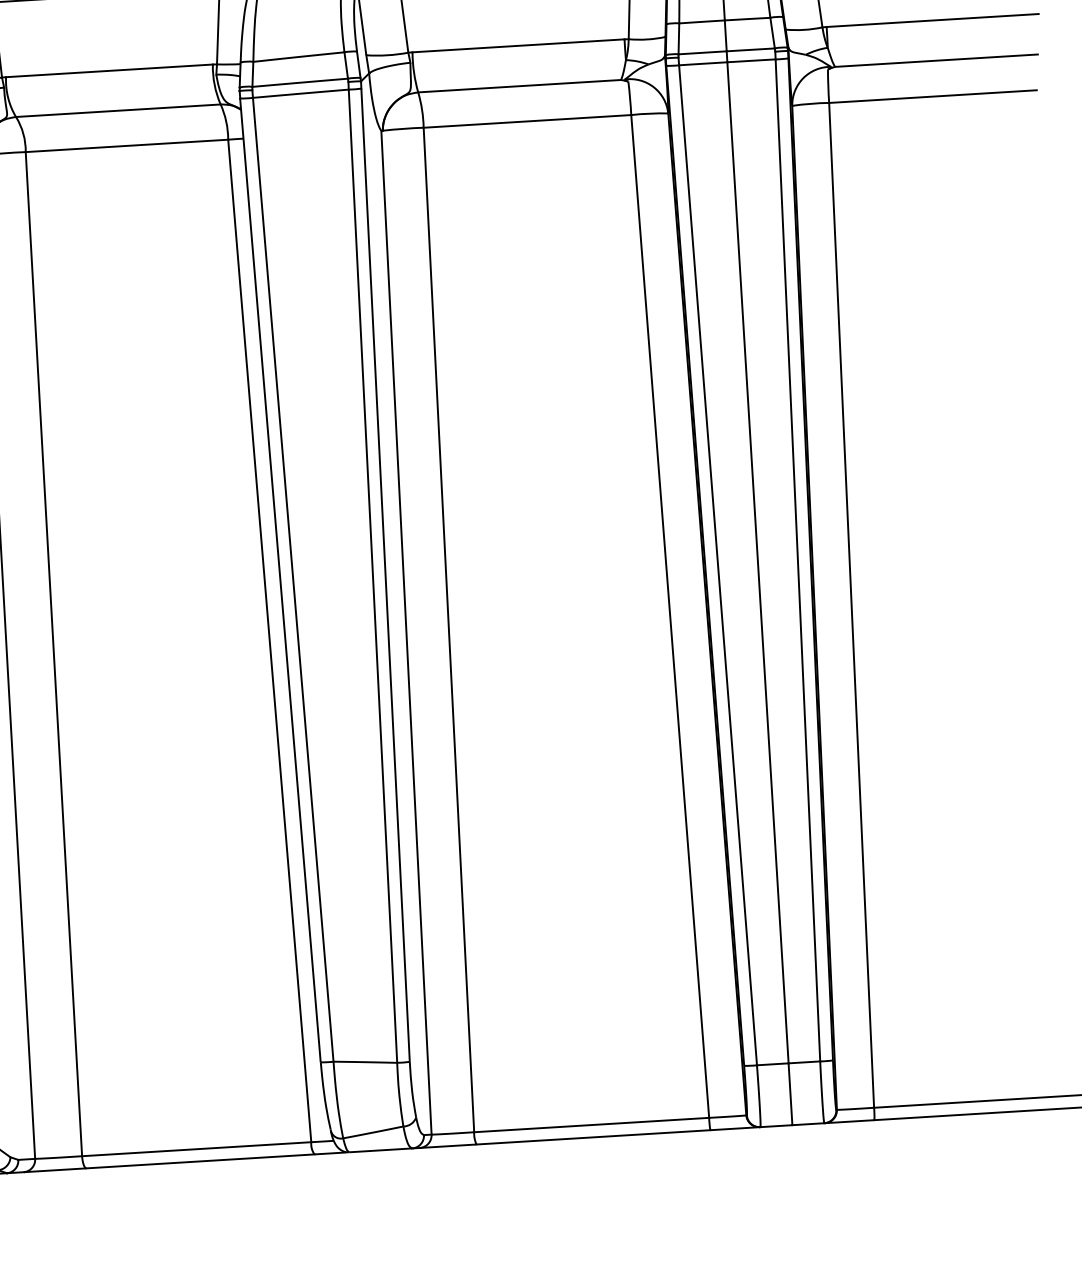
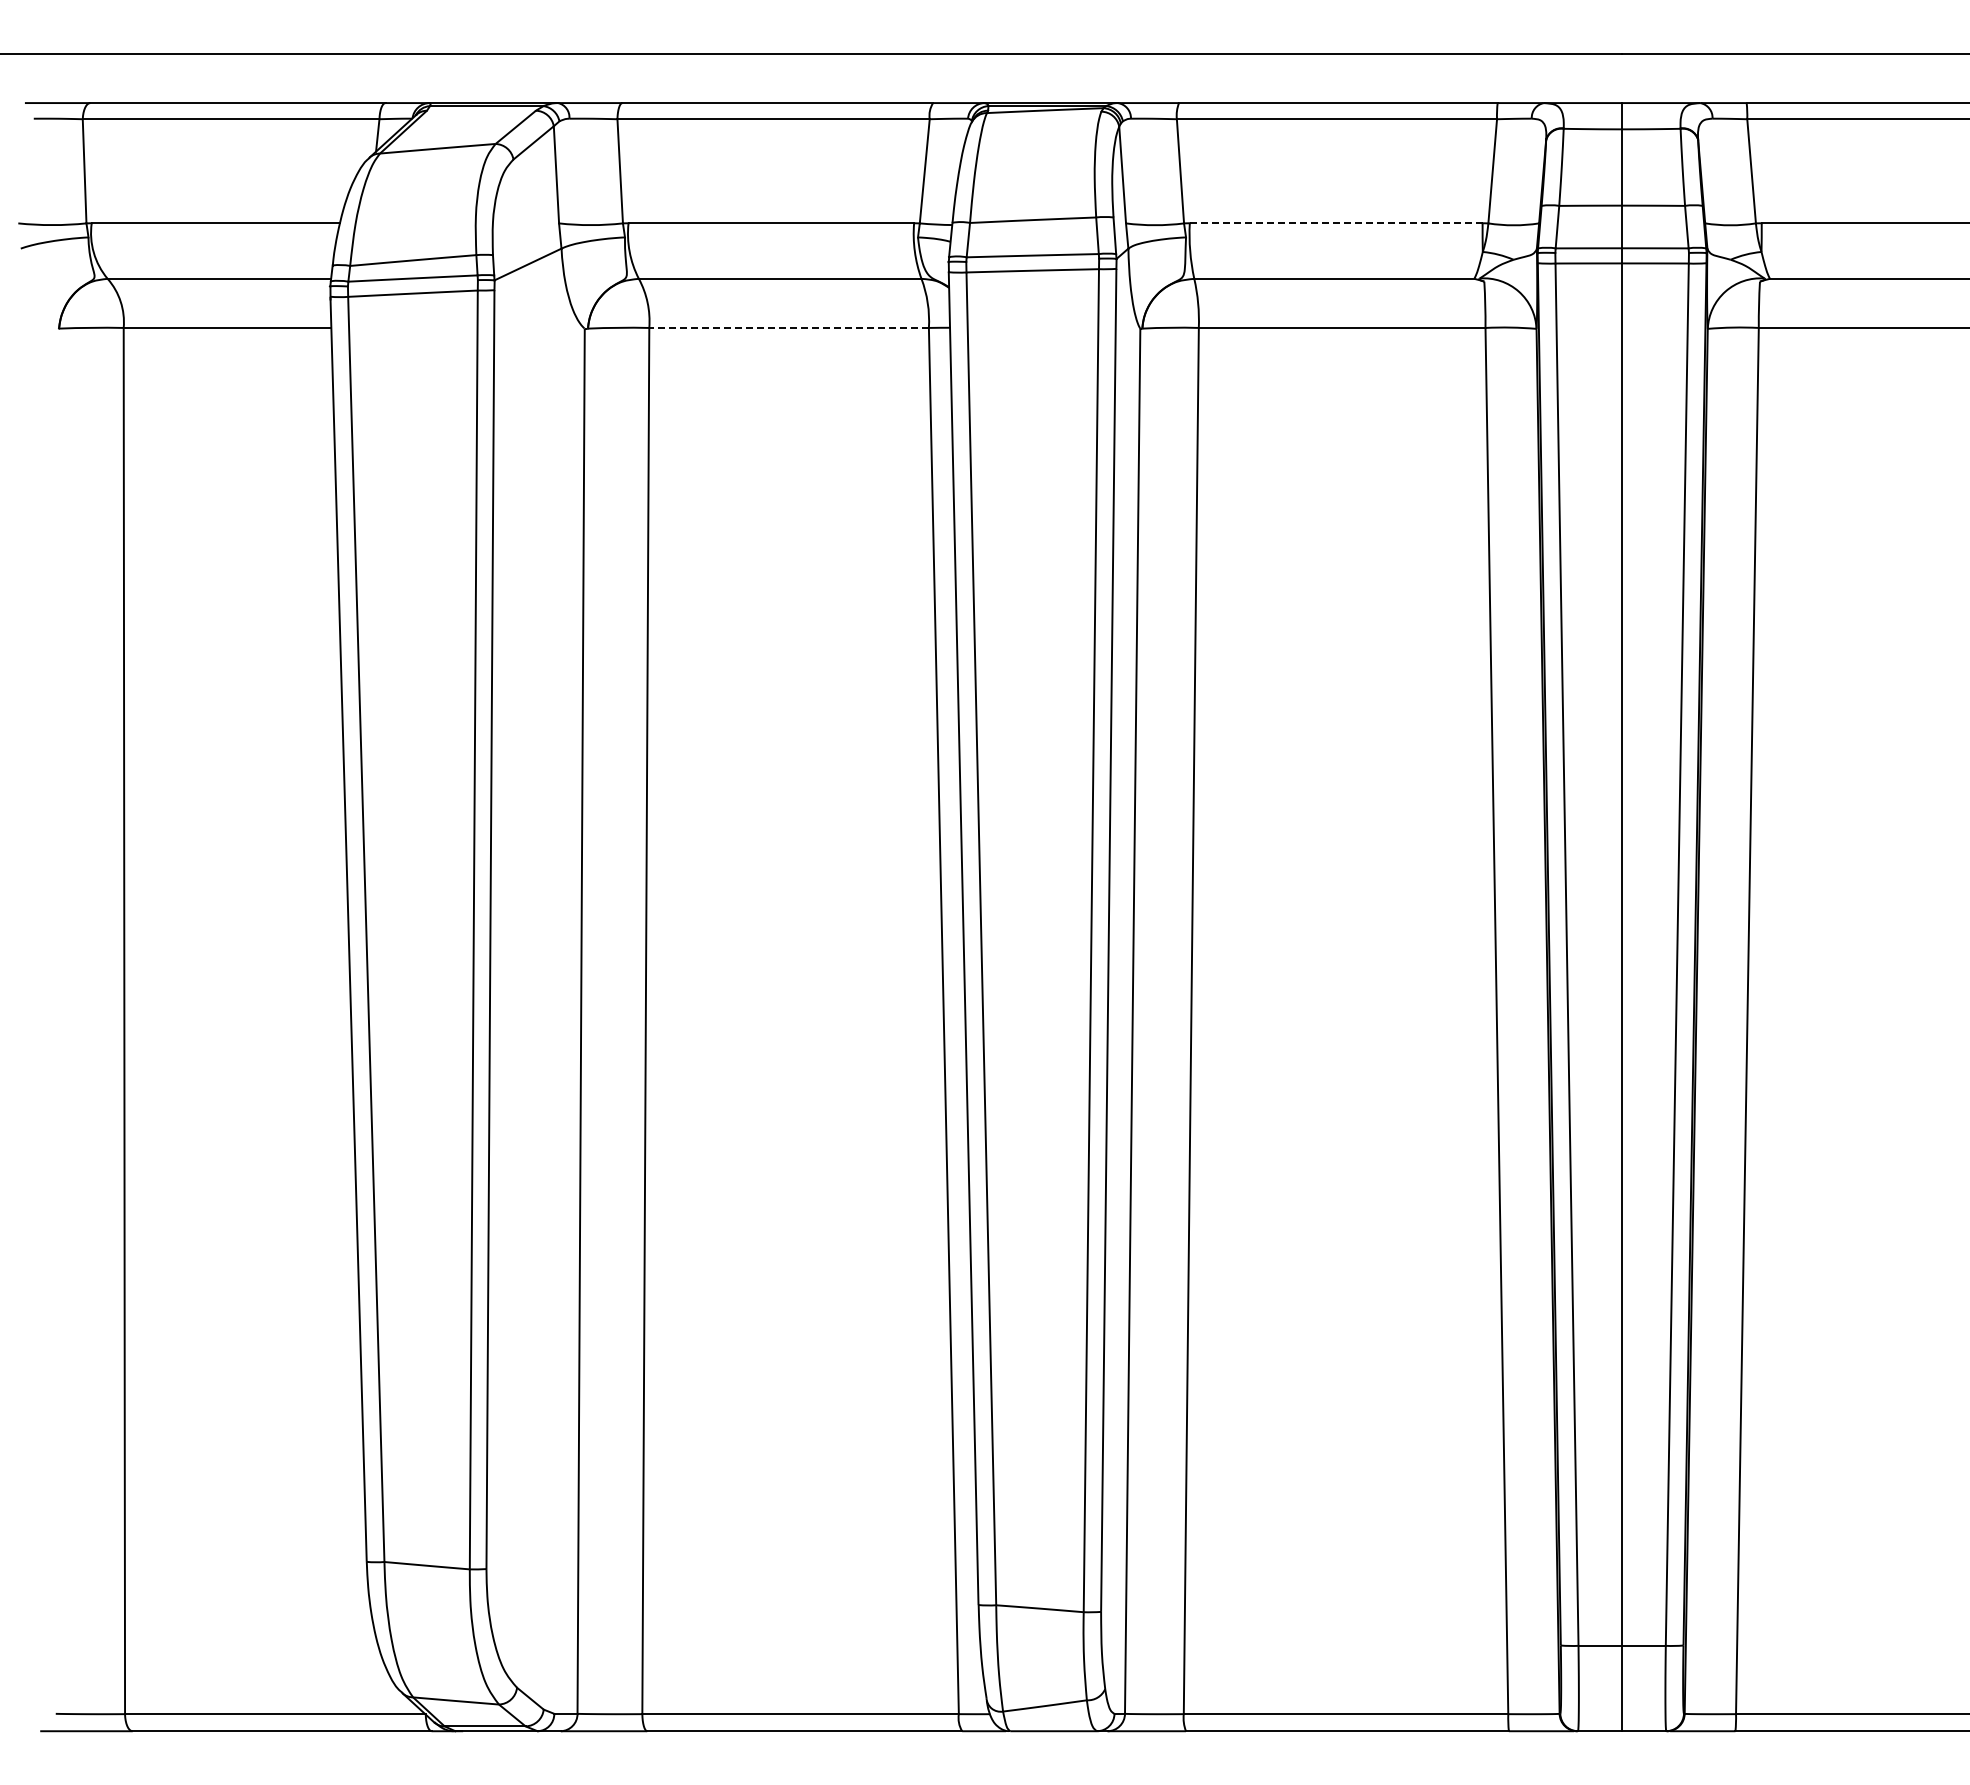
line: (518, 46) -> (1336, 223), solid -> dashed
line: (127, 145) -> (789, 327), solid -> dashed

